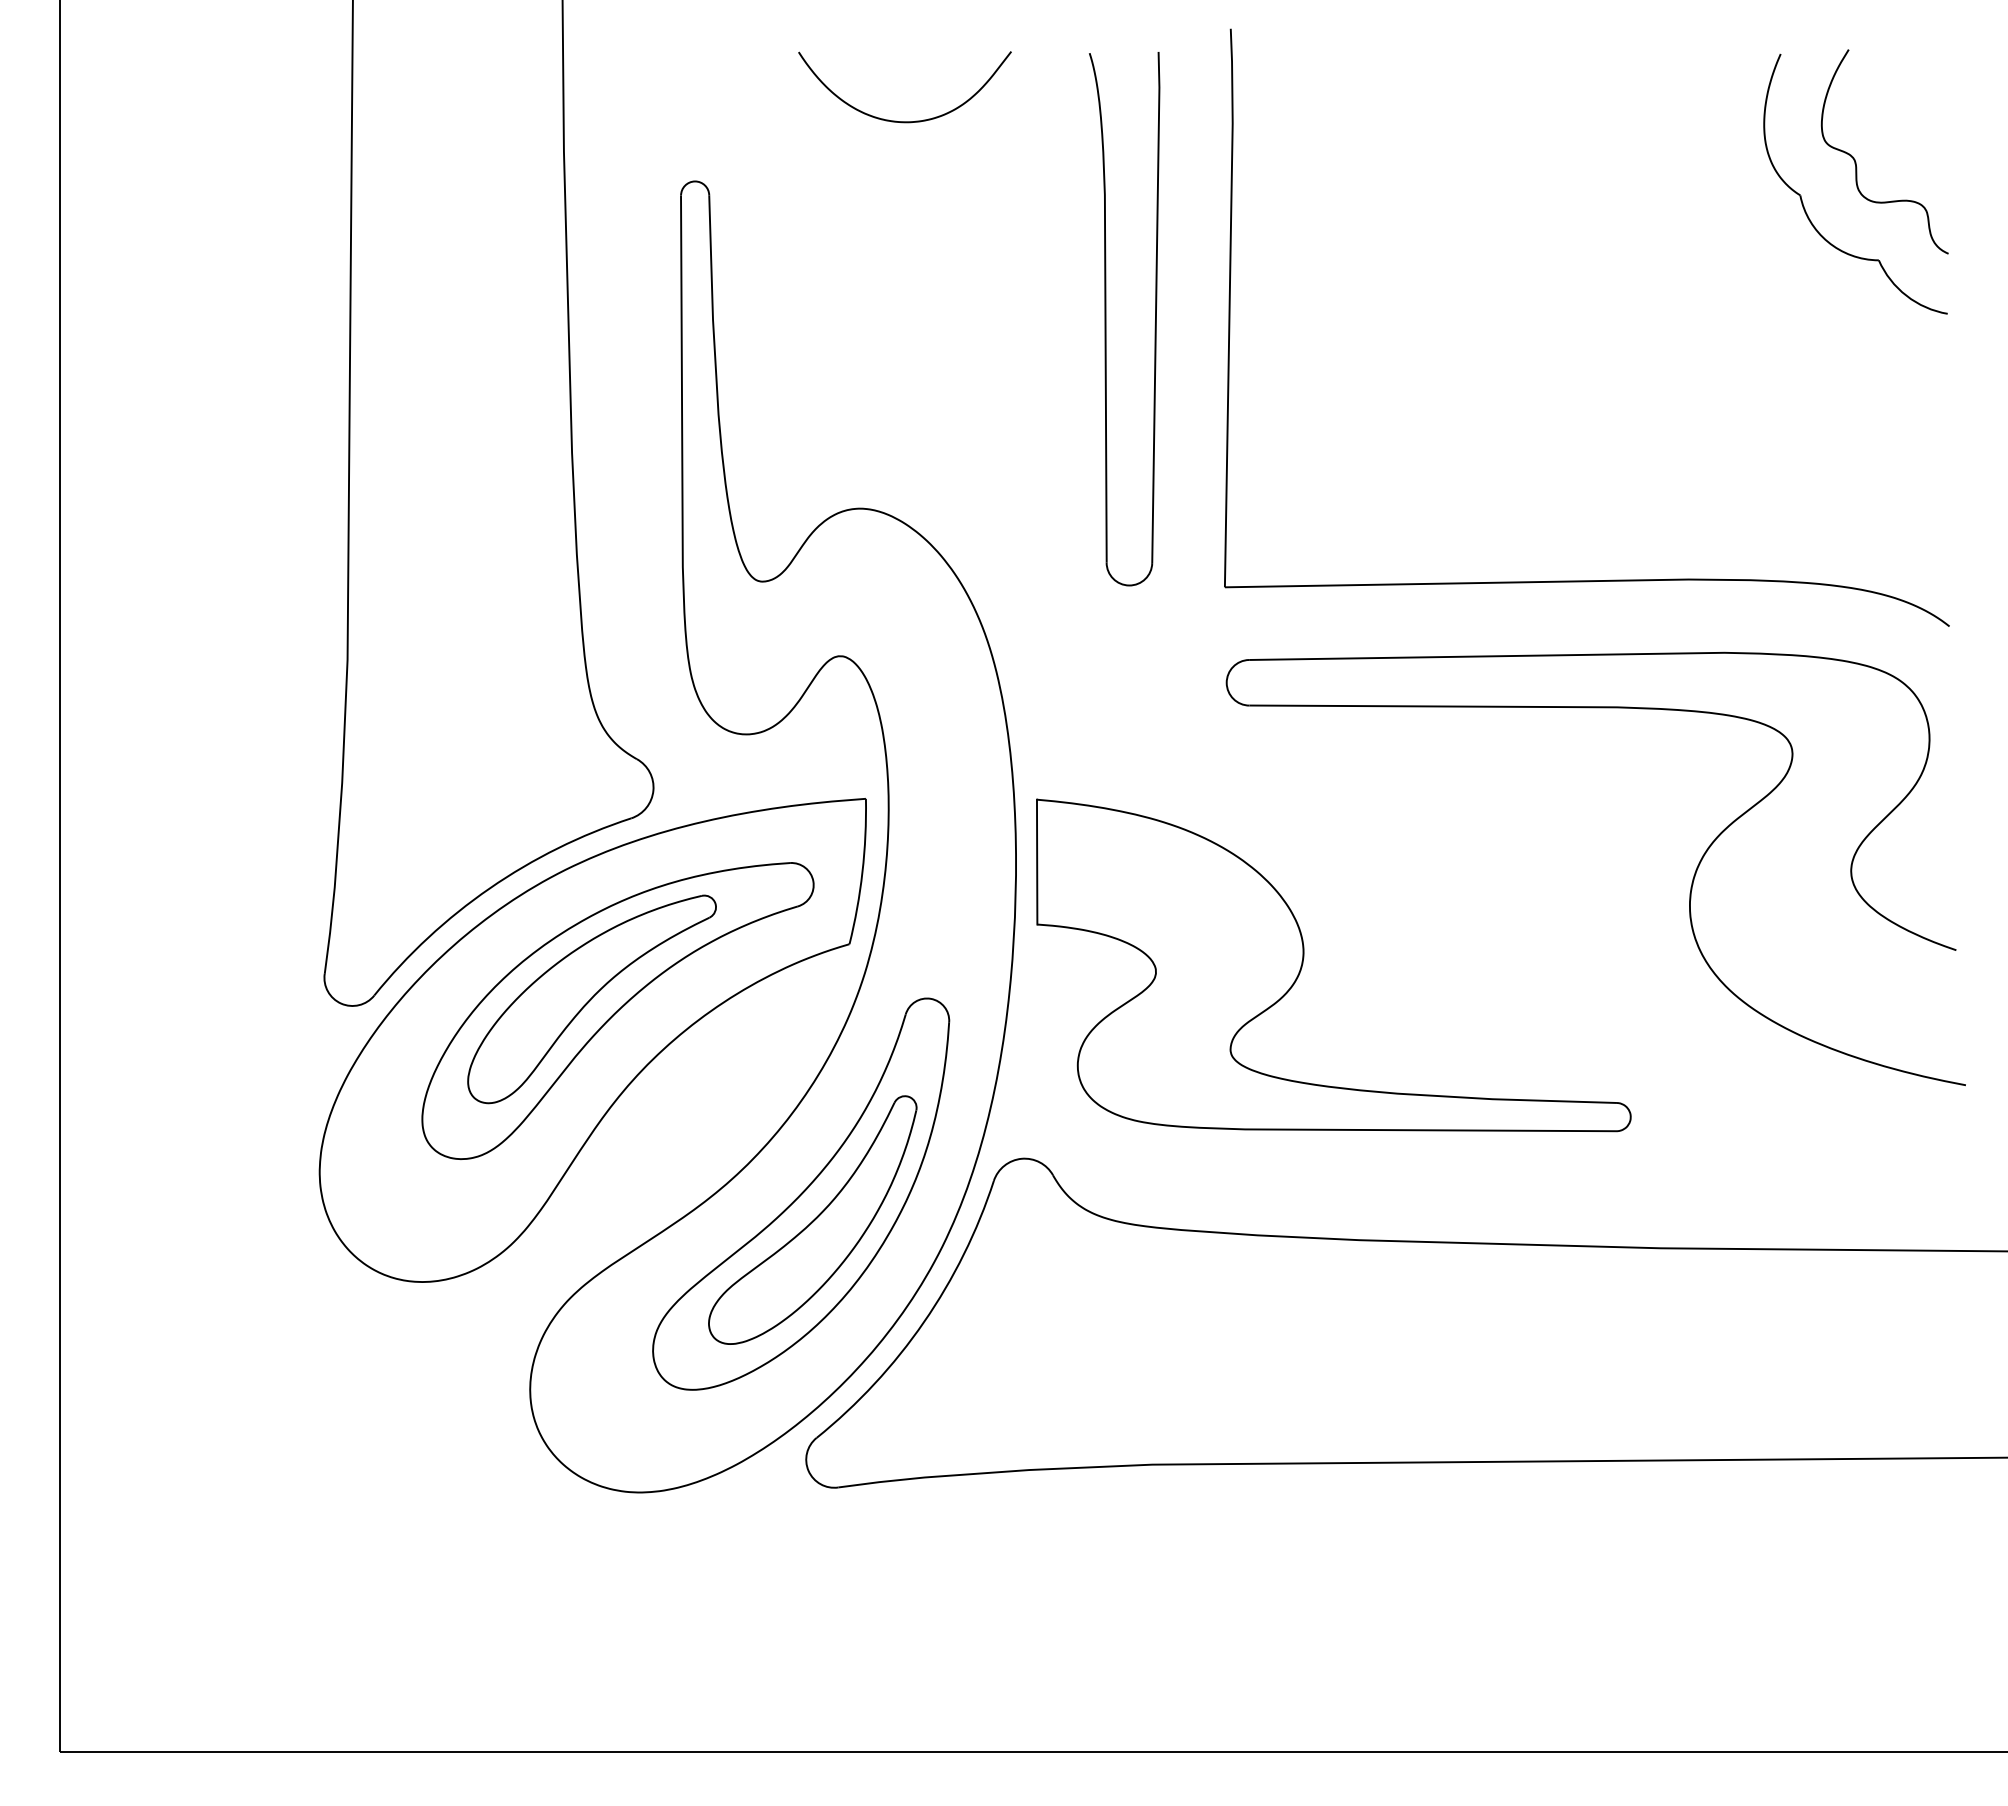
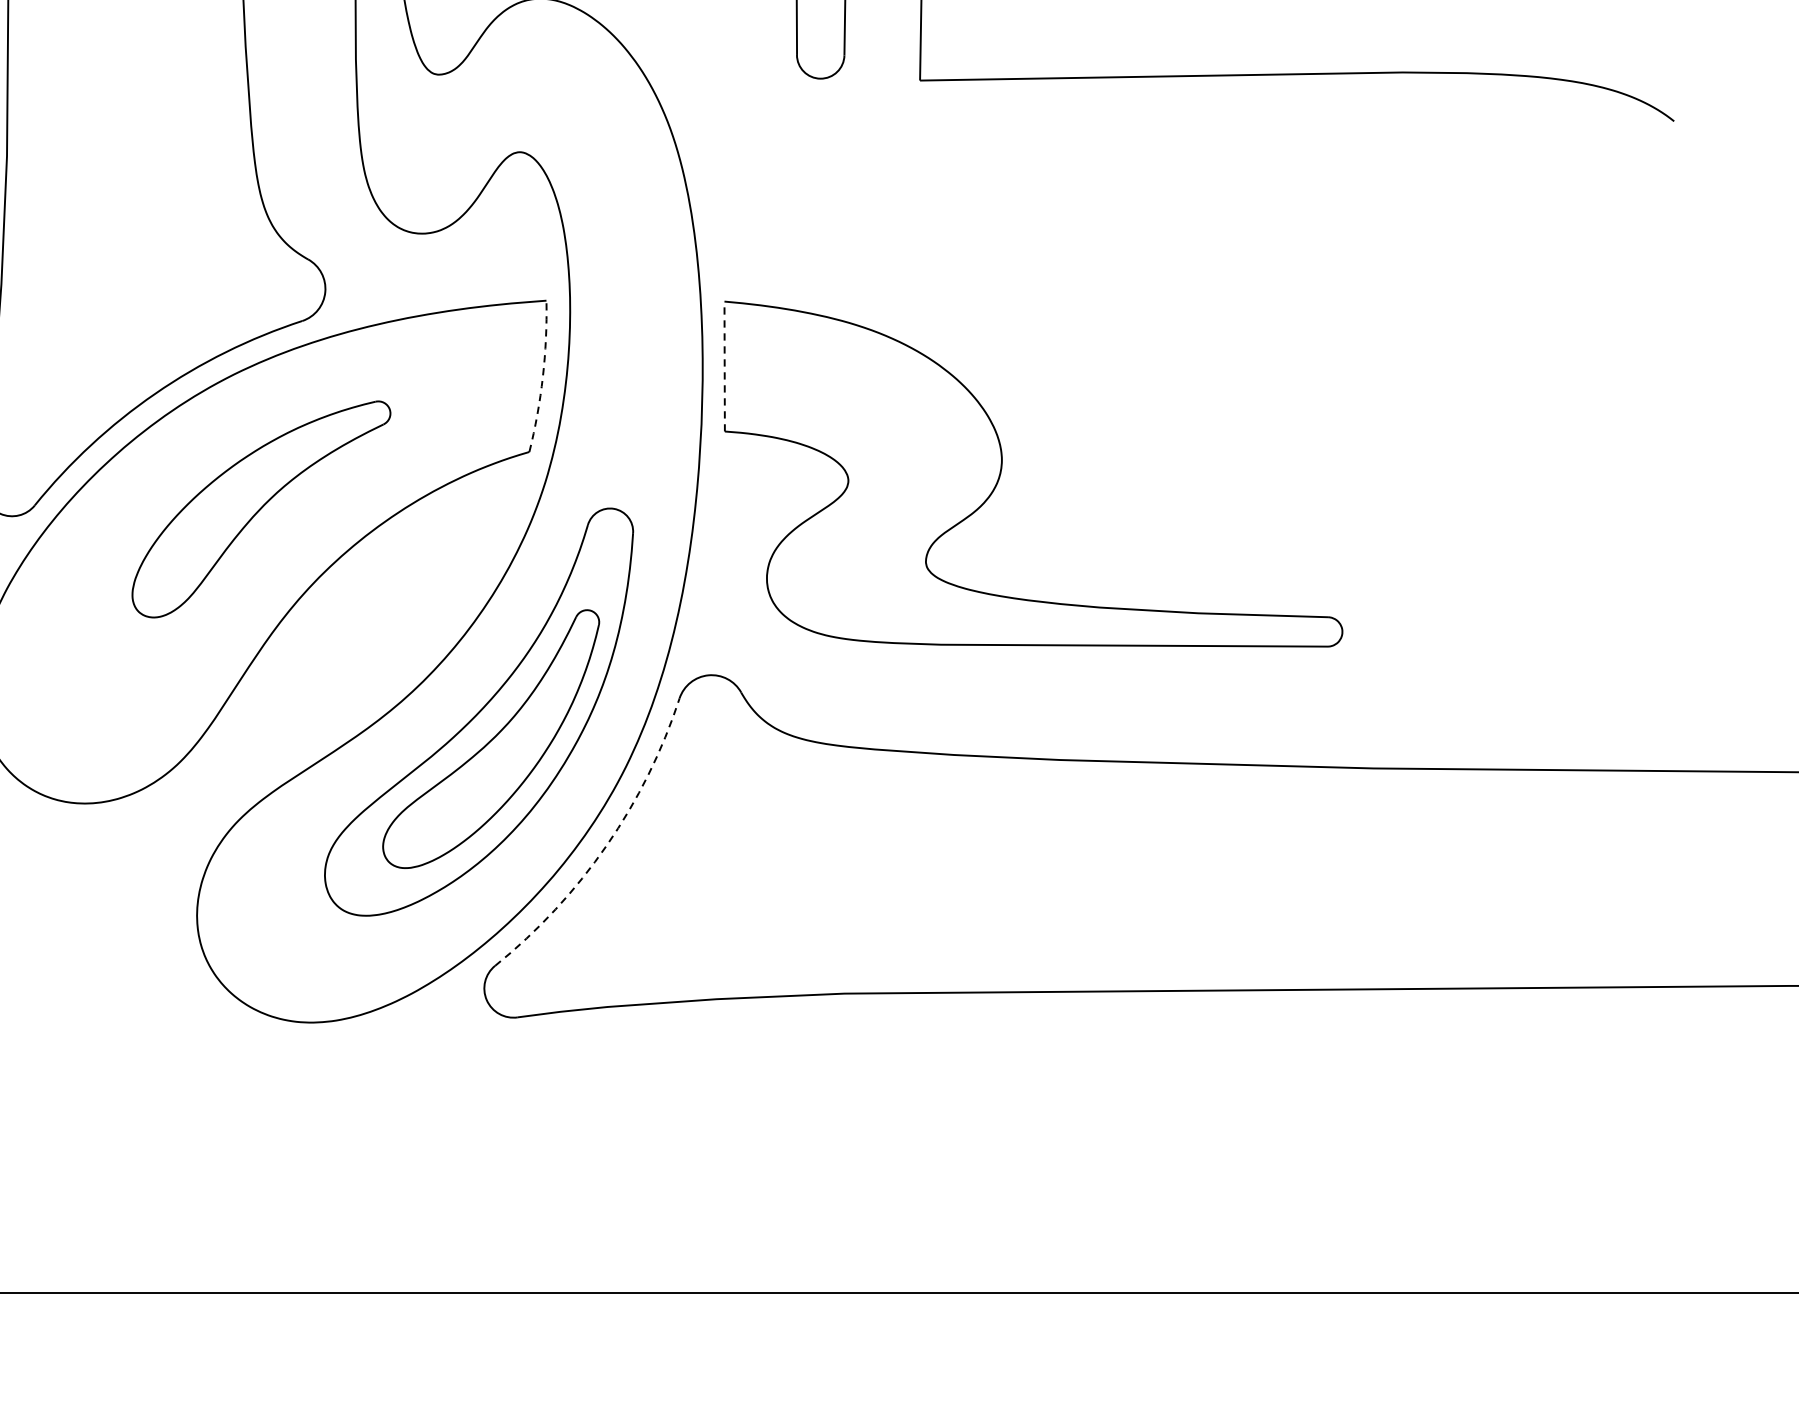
line: (1037, 861) -> (725, 365), solid -> dashed
arc: (862, 872) -> (542, 377), solid -> dashed
part: (1690, 887) -> (1404, 392), removed
part: (617, 1010) -> (287, 520), removed
arc: (923, 1322) -> (606, 845), solid -> dashed

